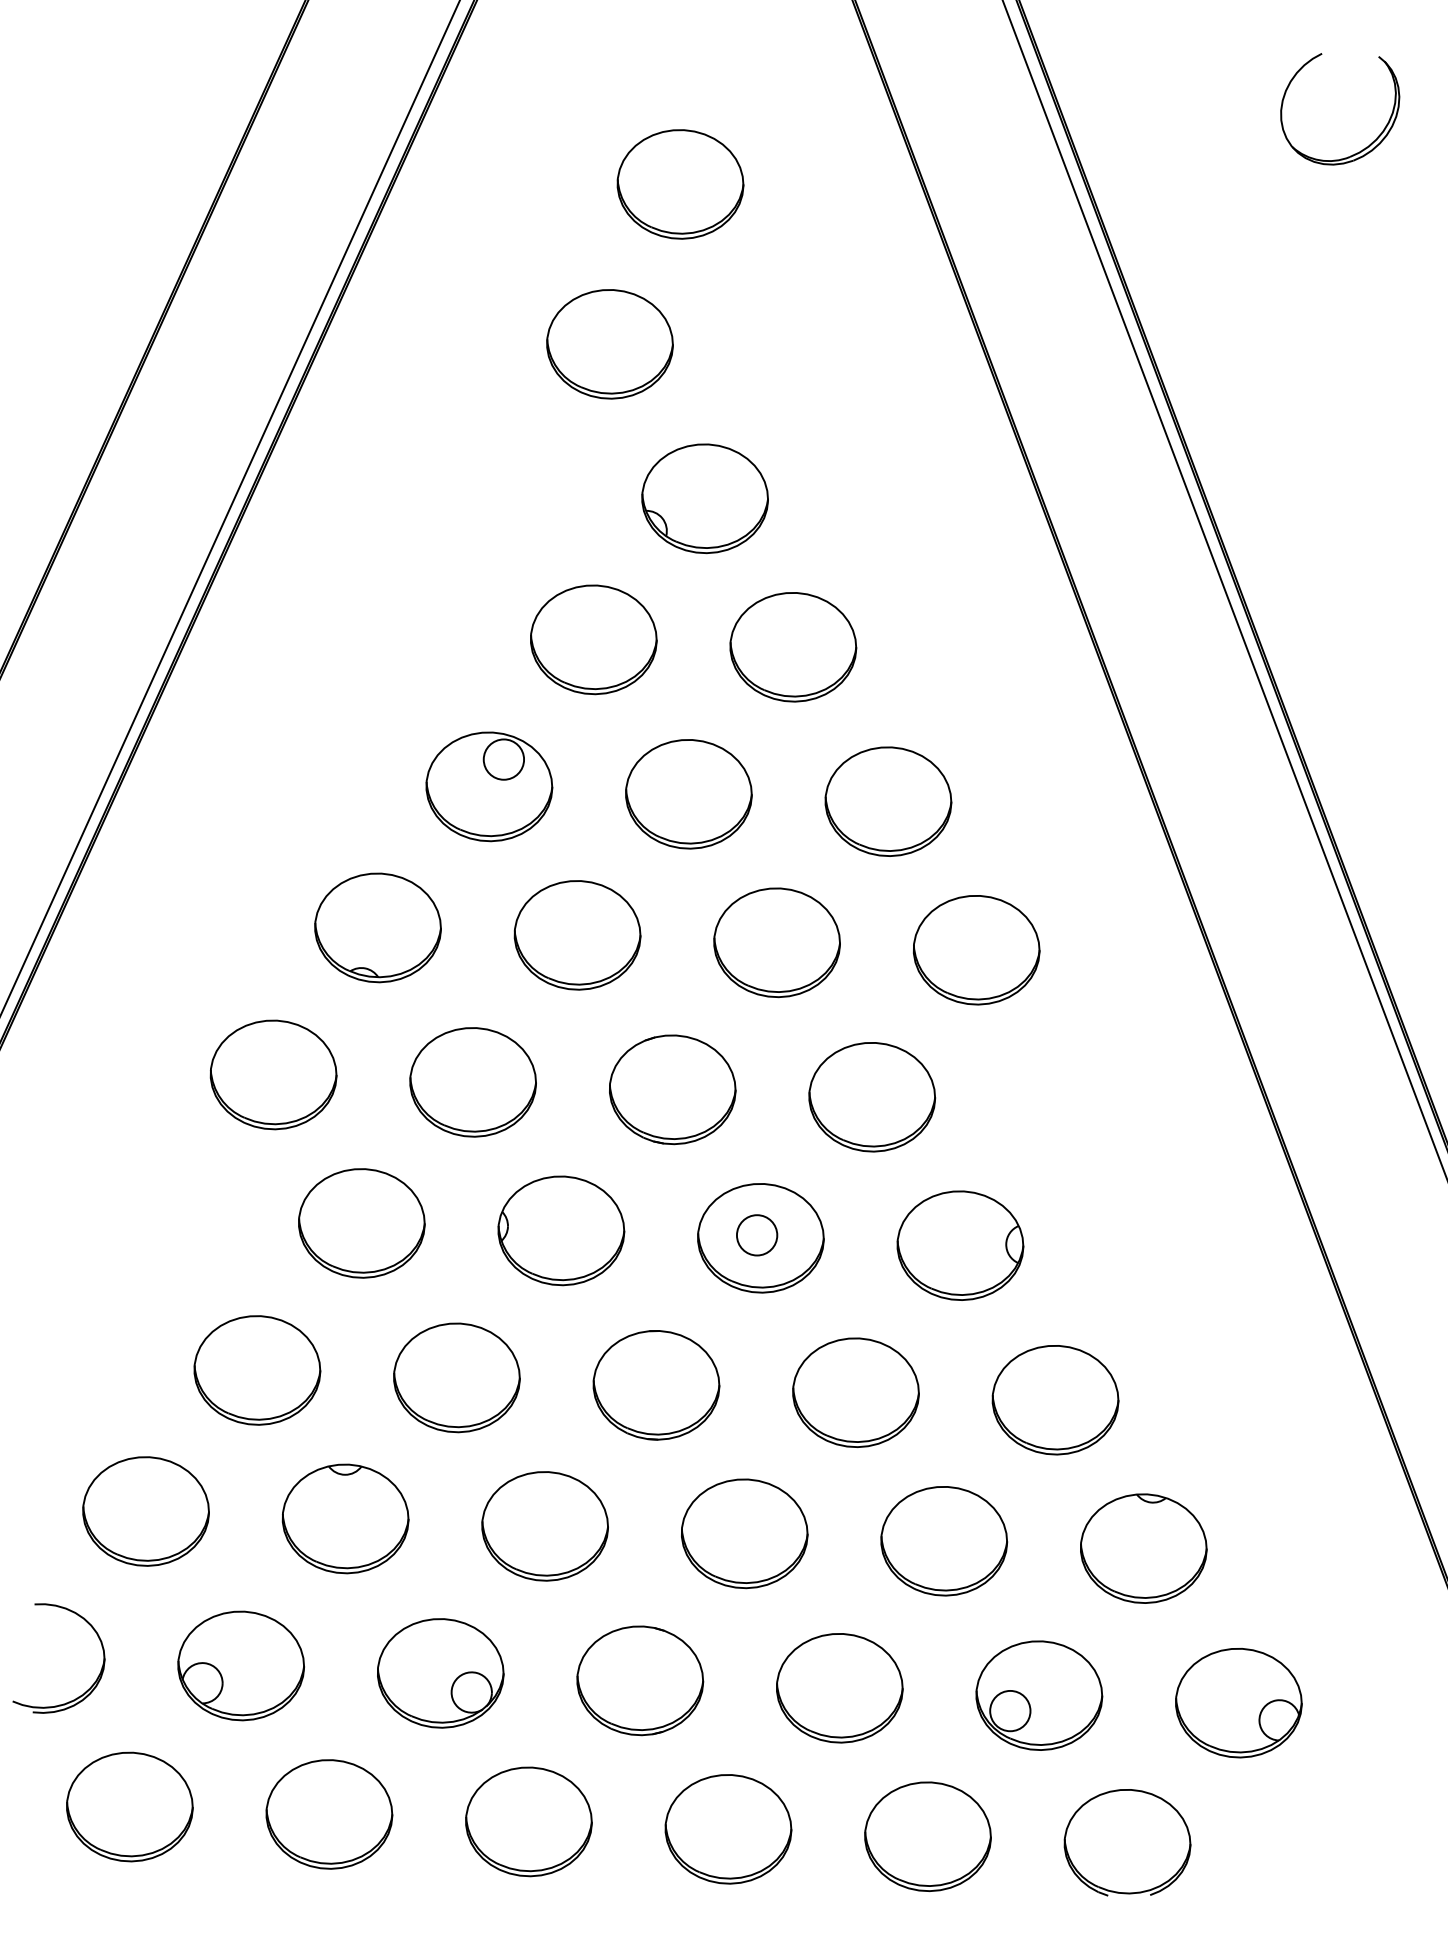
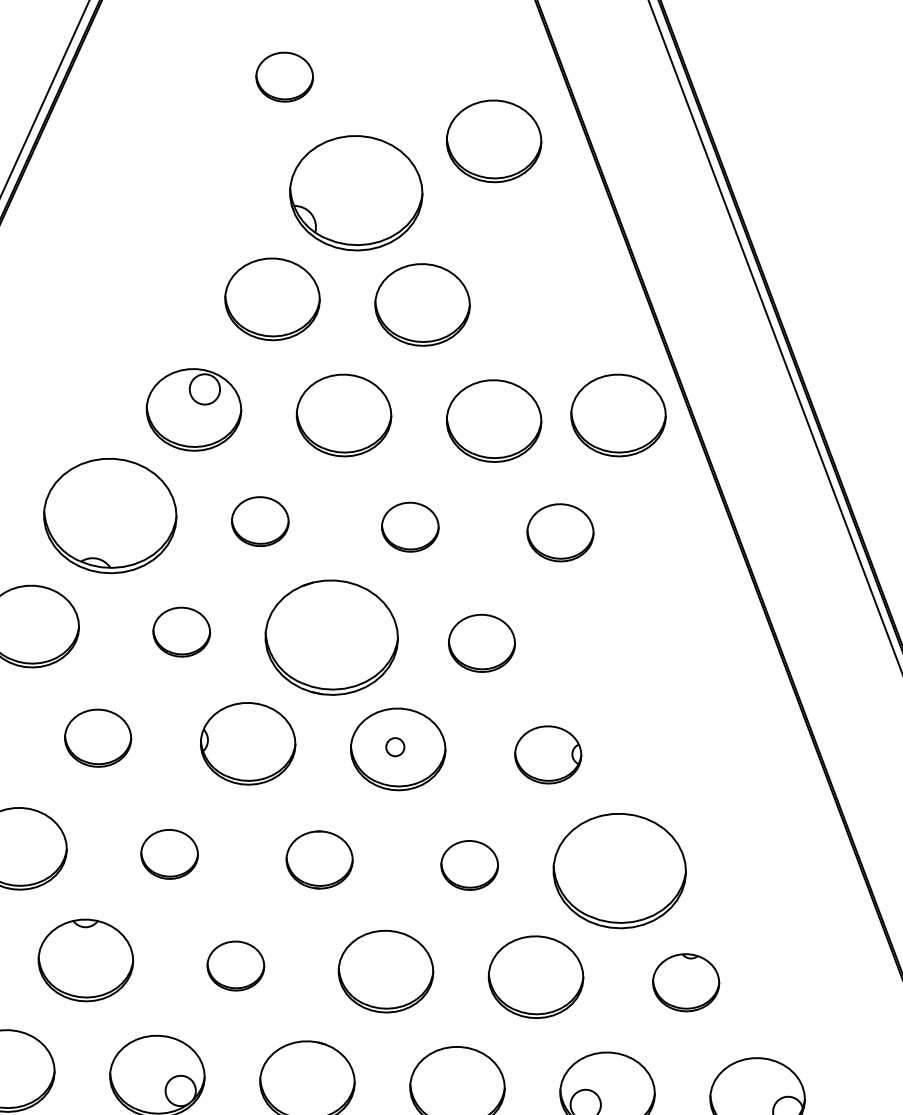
part: (609, 344) -> (284, 77), size x0.6
part: (888, 429) -> (494, 141), added
part: (704, 498) -> (355, 193), size x1.4
part: (1053, 794) -> (618, 415), added
part: (377, 927) -> (109, 515), size x1.4
part: (577, 935) -> (260, 521), size x0.6
part: (776, 942) -> (409, 526), size x0.6
part: (976, 950) -> (560, 532), size x0.7
part: (472, 1082) -> (181, 632), size x0.6
part: (672, 1089) -> (331, 637), size x1.4
part: (872, 1097) -> (482, 643), size x0.7
part: (361, 1223) -> (97, 738), size x0.7
circle: (756, 1235) -> (394, 747), size x0.6
part: (960, 1245) -> (548, 754), size x0.7
part: (456, 1377) -> (169, 854), size x0.6
part: (656, 1385) -> (319, 860), size x0.7
part: (855, 1392) -> (469, 865), size x0.6
part: (1055, 1400) -> (619, 871), size x1.4
part: (544, 1526) -> (235, 966), size x0.6
part: (1143, 1548) -> (685, 982), size x0.7

